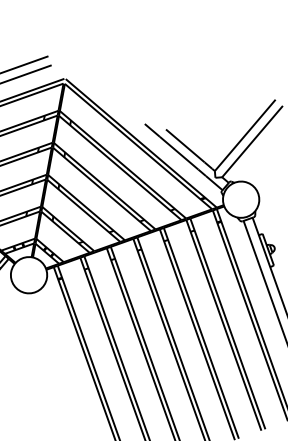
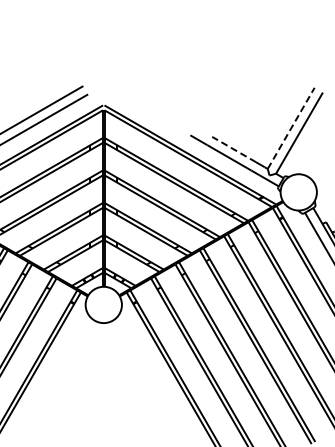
line: (245, 135) -> (291, 128), solid -> dashed
line: (184, 145) -> (233, 149), solid -> dashed

